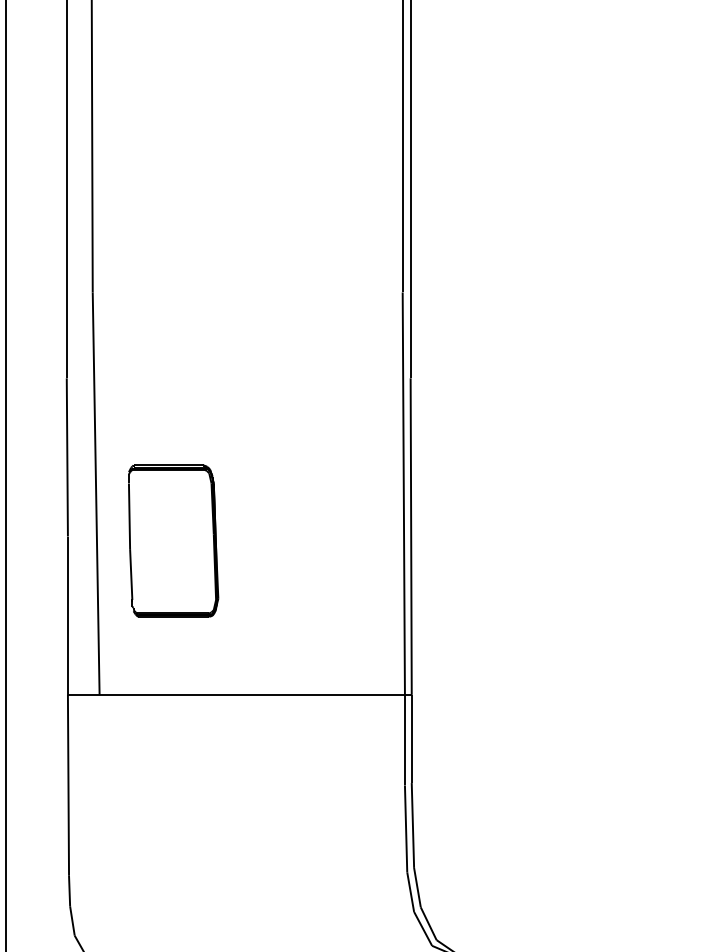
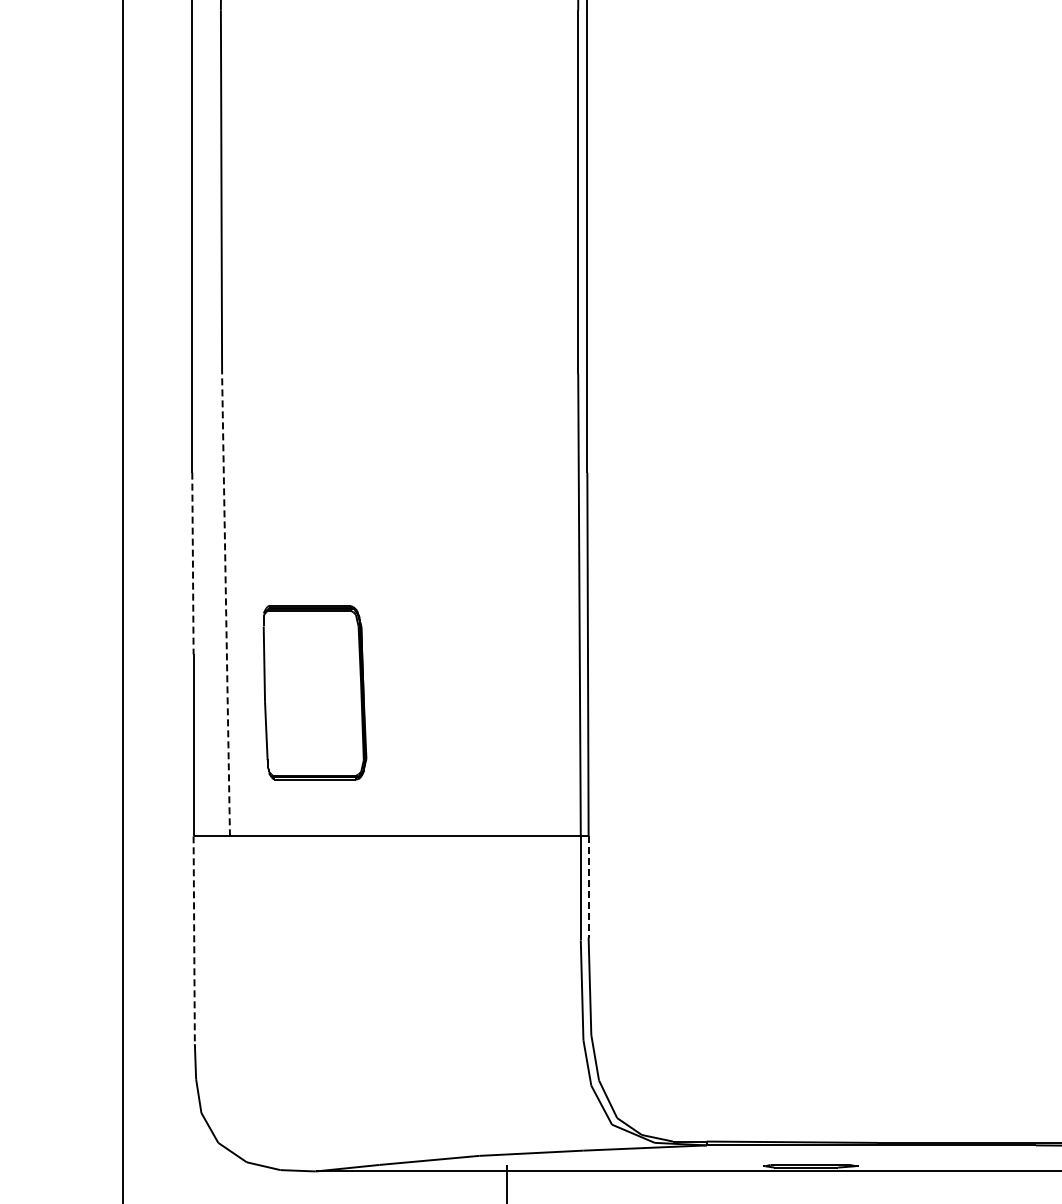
line: (66, 457) -> (192, 563), solid -> dashed
line: (96, 493) -> (226, 604), solid -> dashed
part: (173, 540) -> (314, 692), moved
line: (411, 738) -> (588, 886), solid -> dashed
line: (68, 785) -> (194, 940), solid -> dashed

